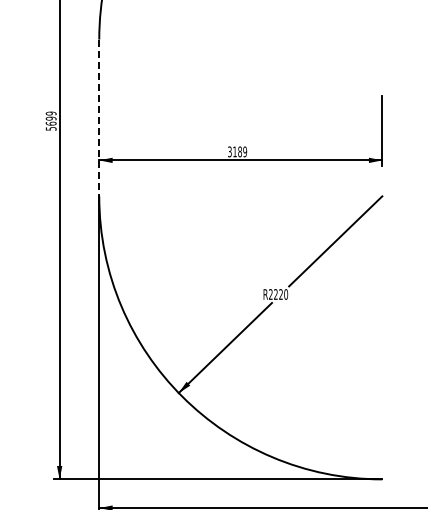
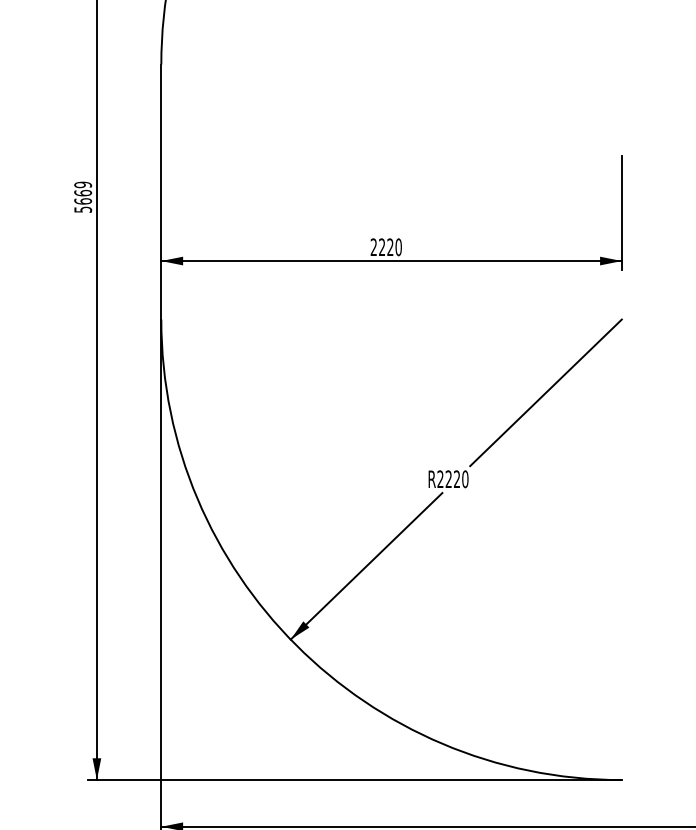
text: (50, 118) -> (82, 192), 5699 -> 5669
line: (99, 118) -> (161, 192), dashed -> solid
text: (237, 151) -> (386, 246), 3189 -> 2220

